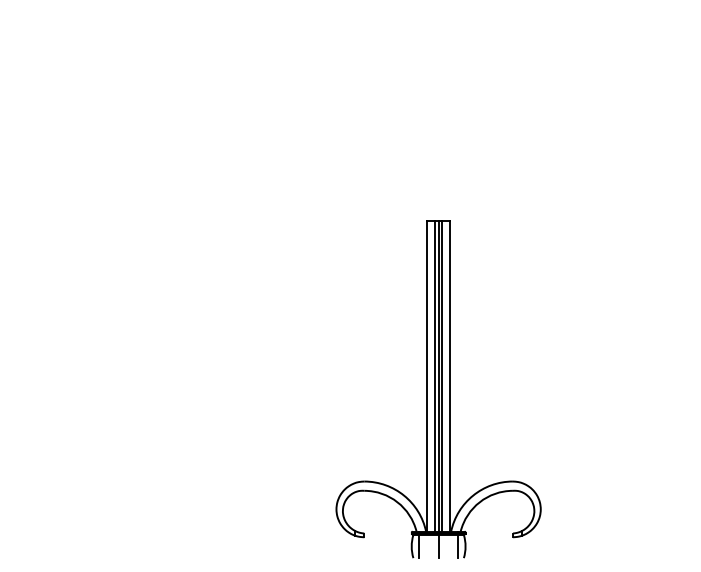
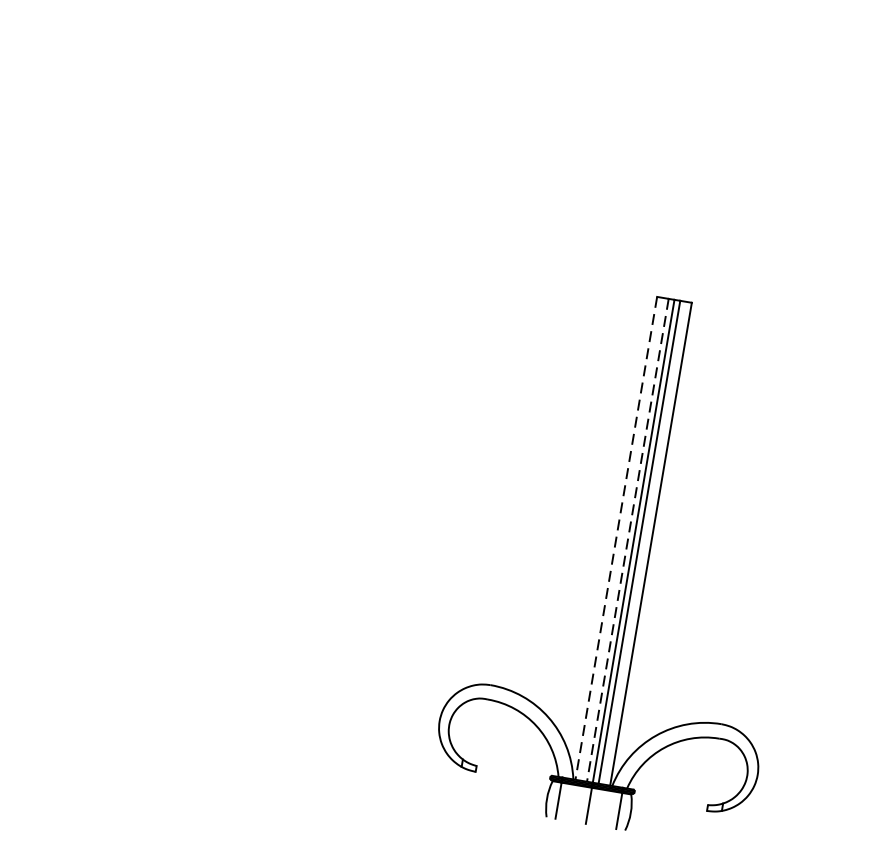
line: (427, 377) -> (616, 539), solid -> dashed
line: (434, 377) -> (626, 541), solid -> dashed

